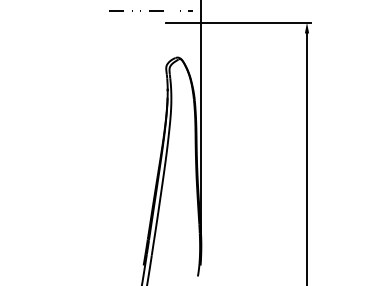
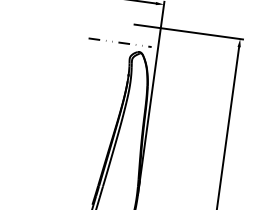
part: (150, 10) -> (119, 42), moved

